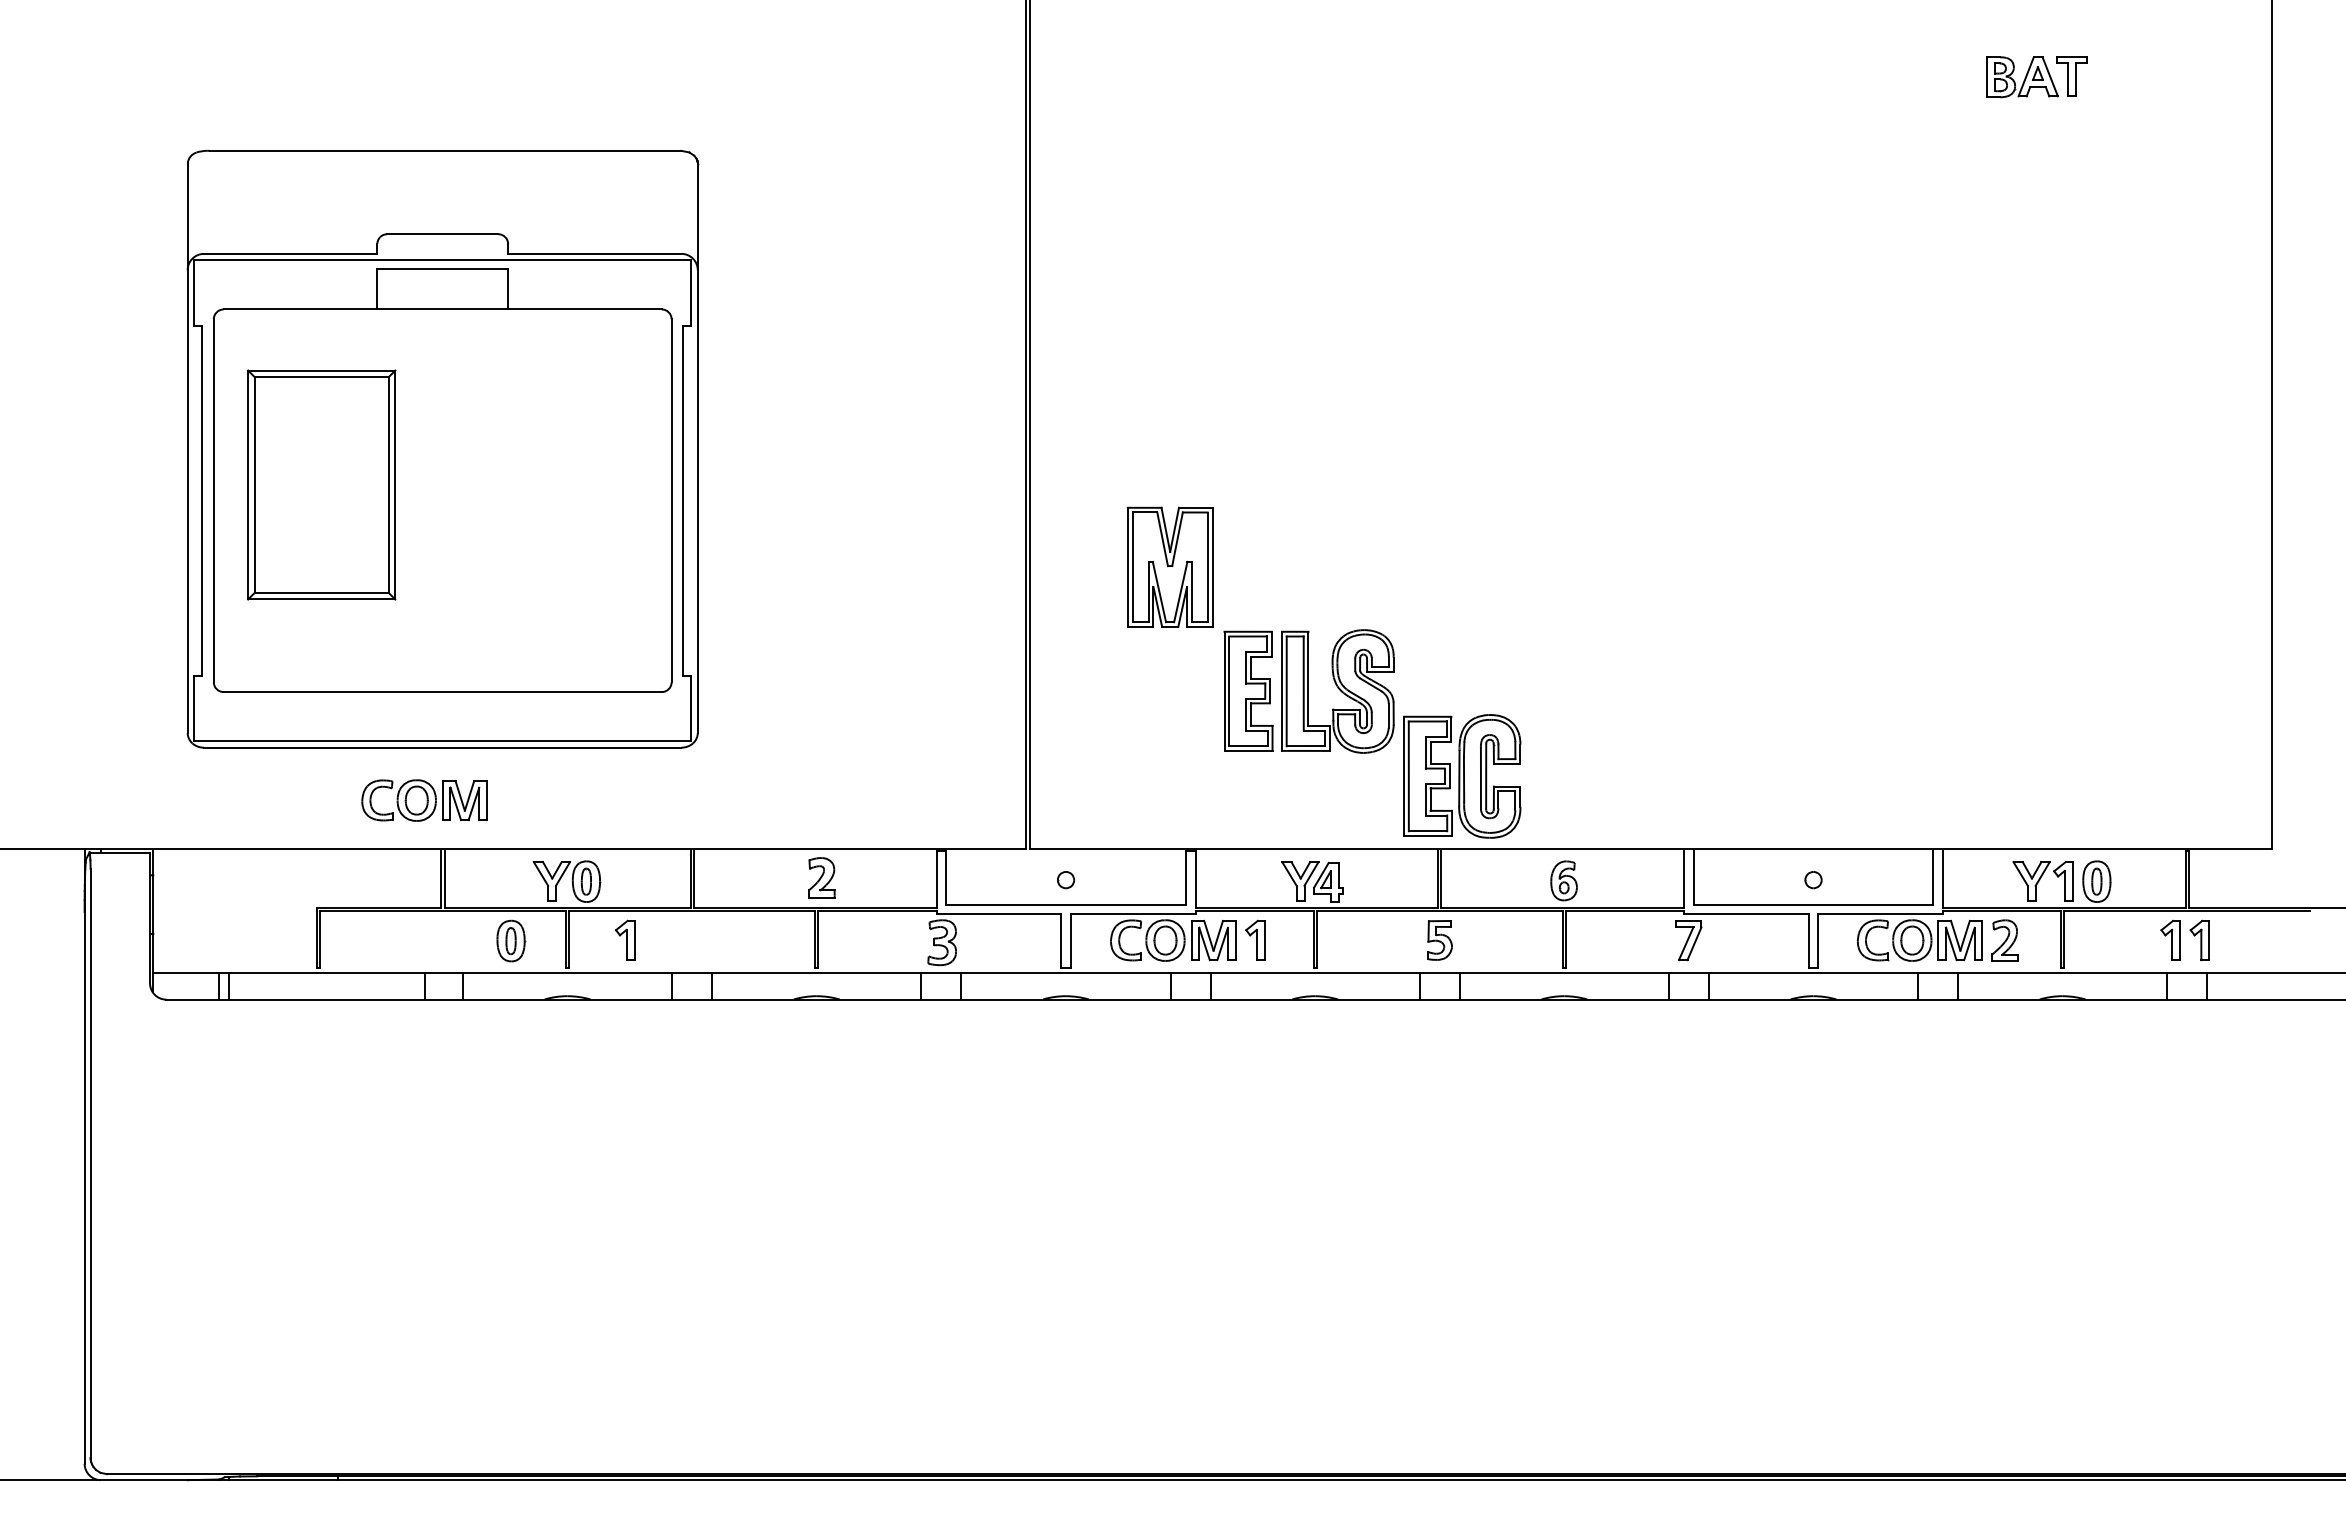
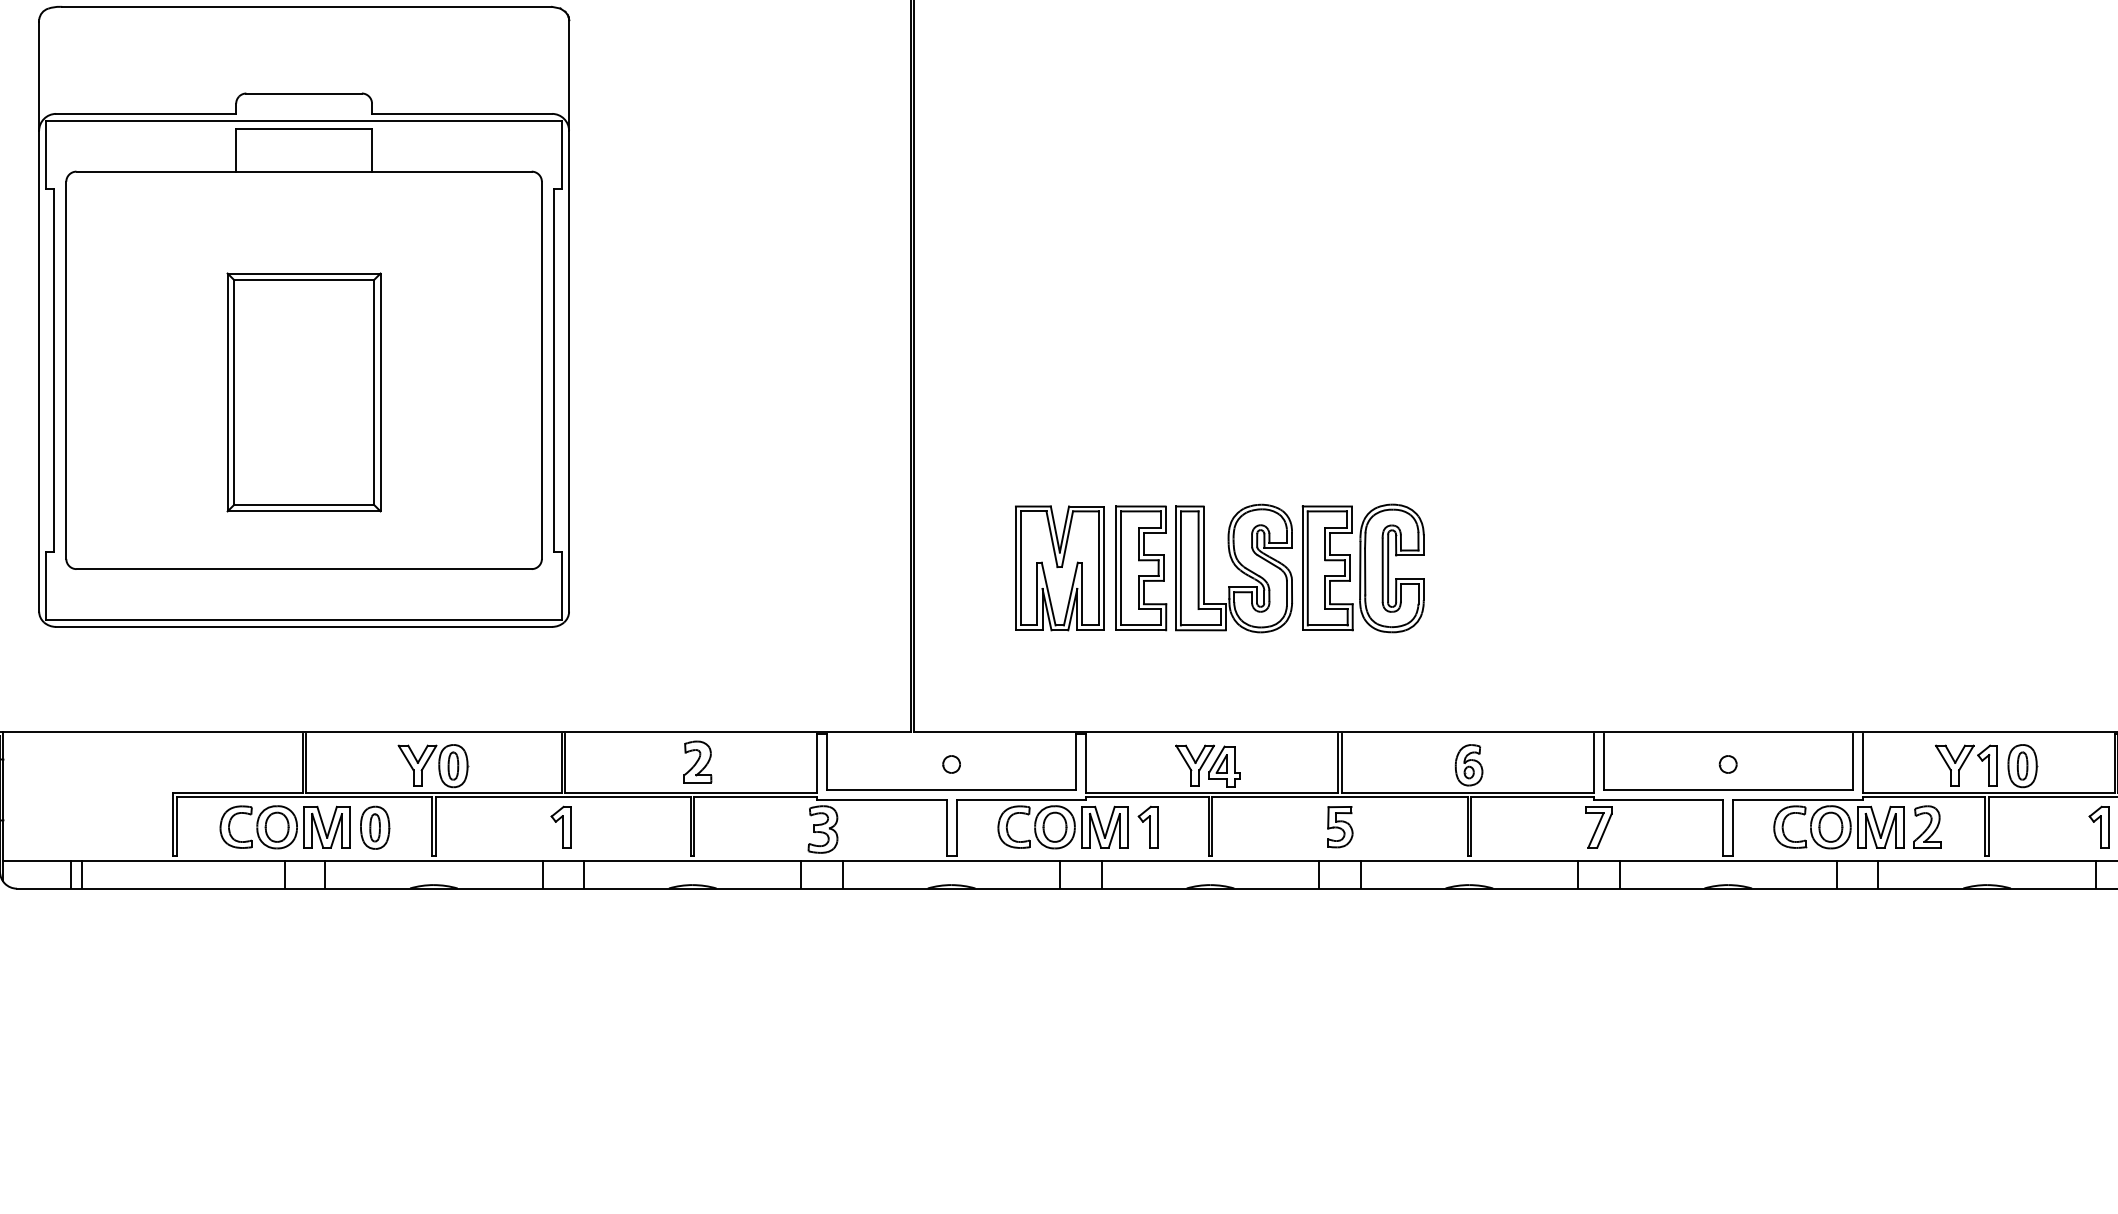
part: (321, 484) -> (303, 391), moved
part: (1170, 566) -> (1060, 567), moved
part: (1462, 776) -> (1363, 568), moved
part: (424, 800) -> (285, 827), moved
part: (625, 939) -> (561, 826), moved

